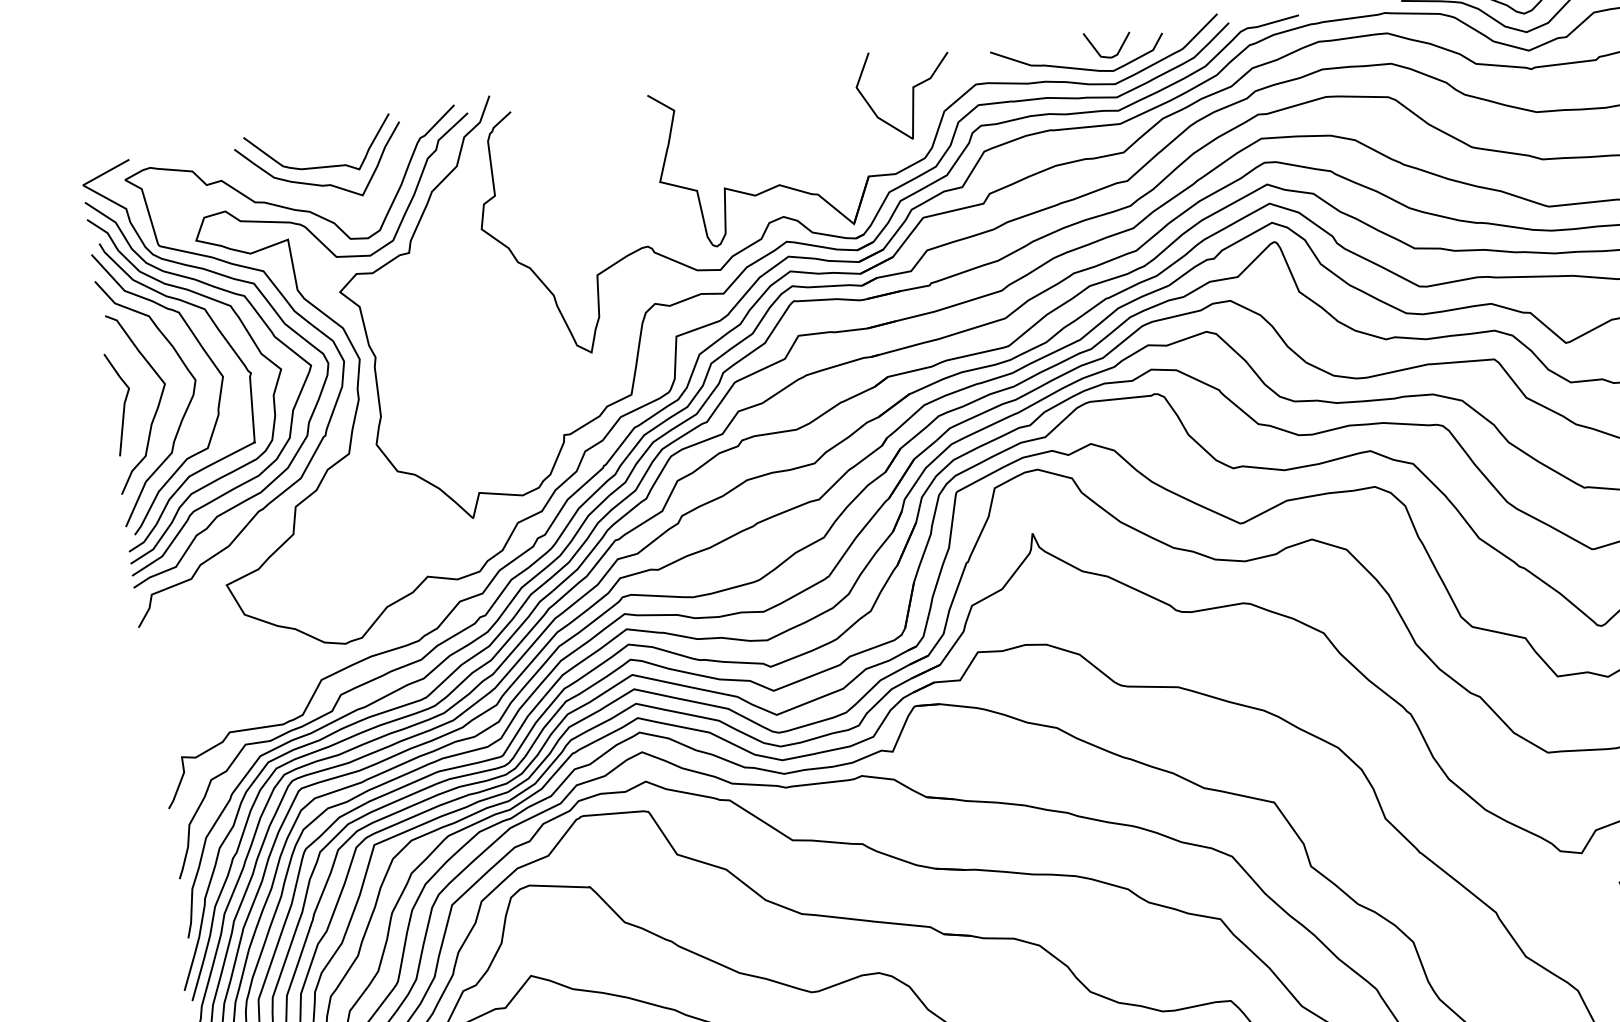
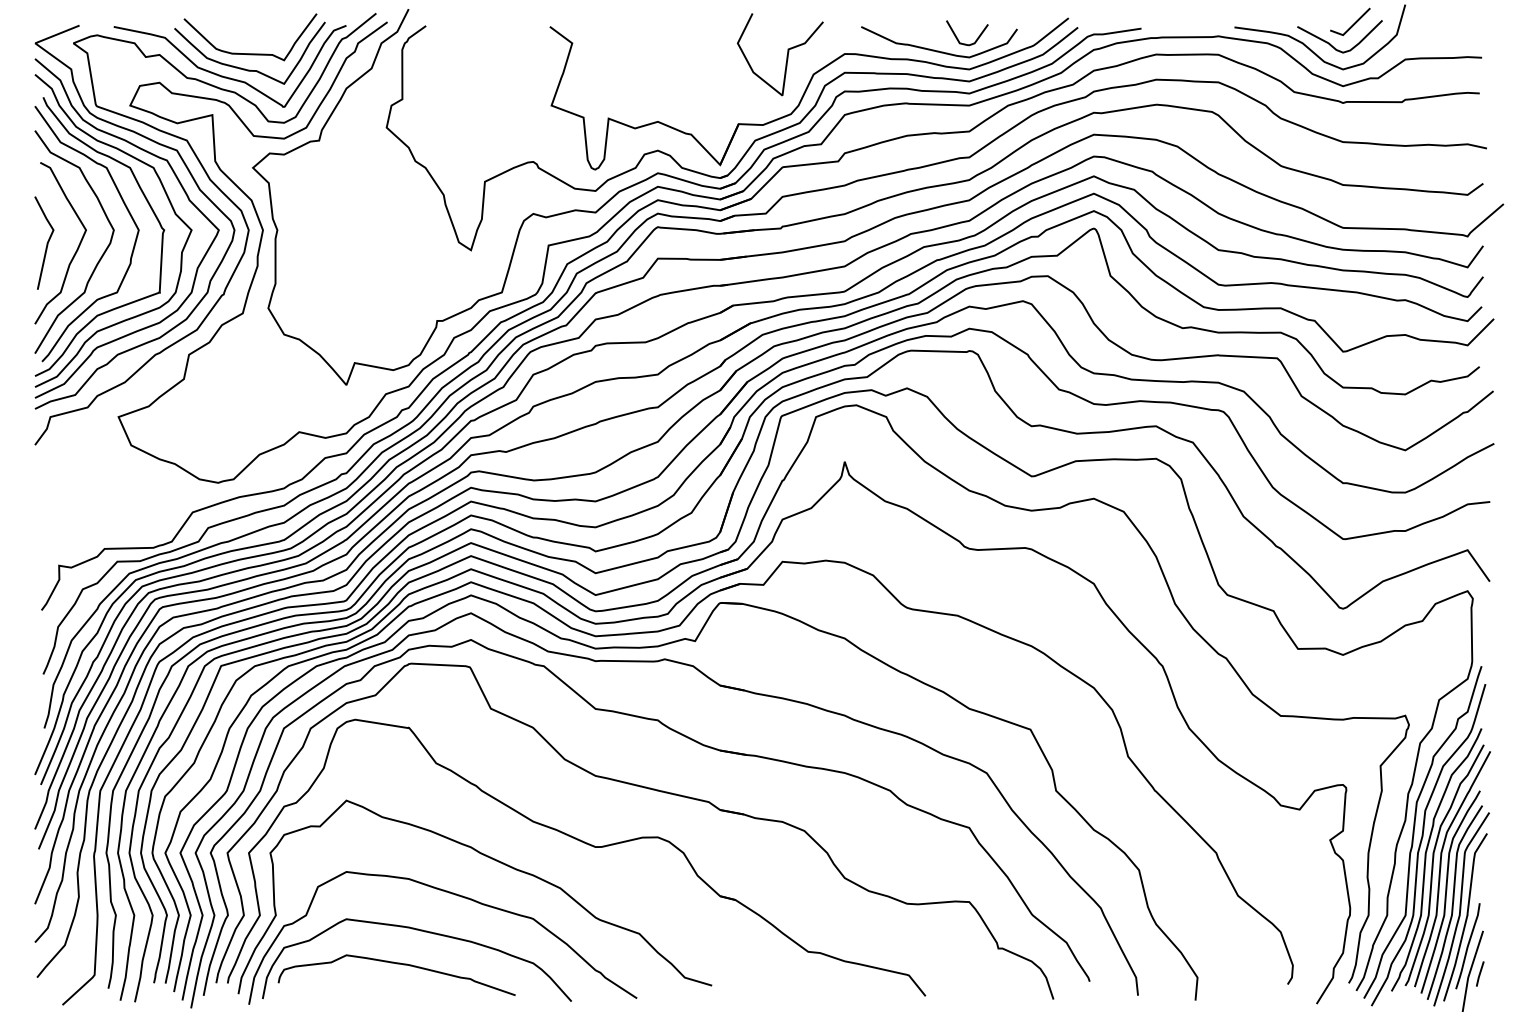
curve: (298, 195) -> (226, 76), added

